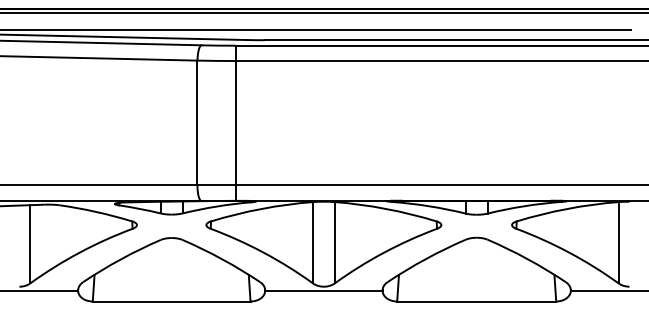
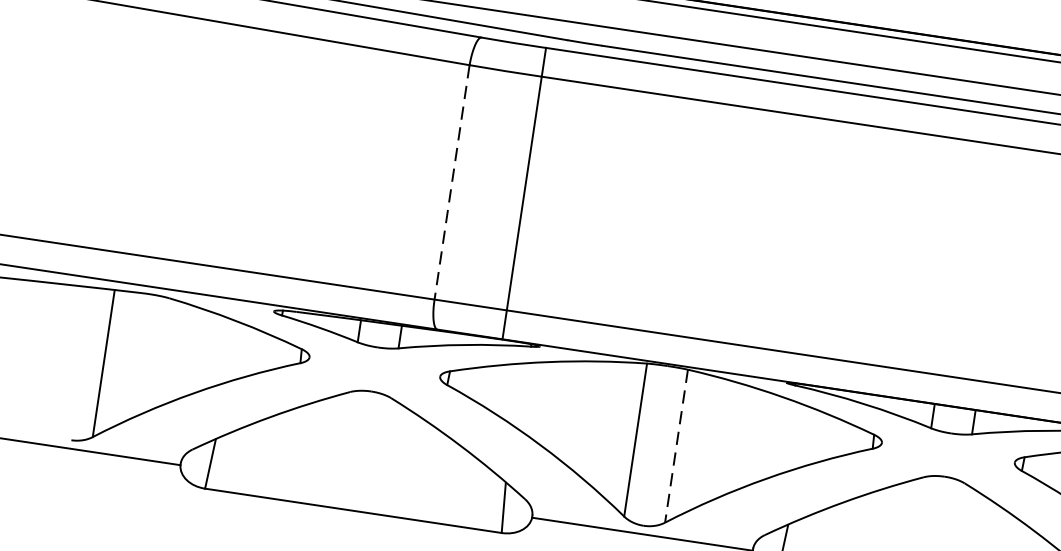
line: (197, 123) -> (451, 183), solid -> dashed
line: (334, 242) -> (676, 445), solid -> dashed

